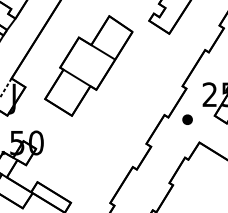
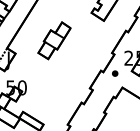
part: (88, 65) -> (54, 40), size x0.6

